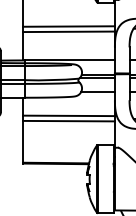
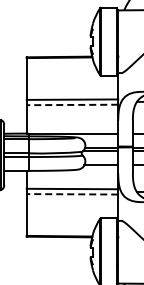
line: (69, 31) -> (72, 104), solid -> dashed
line: (69, 121) -> (72, 194), solid -> dashed

